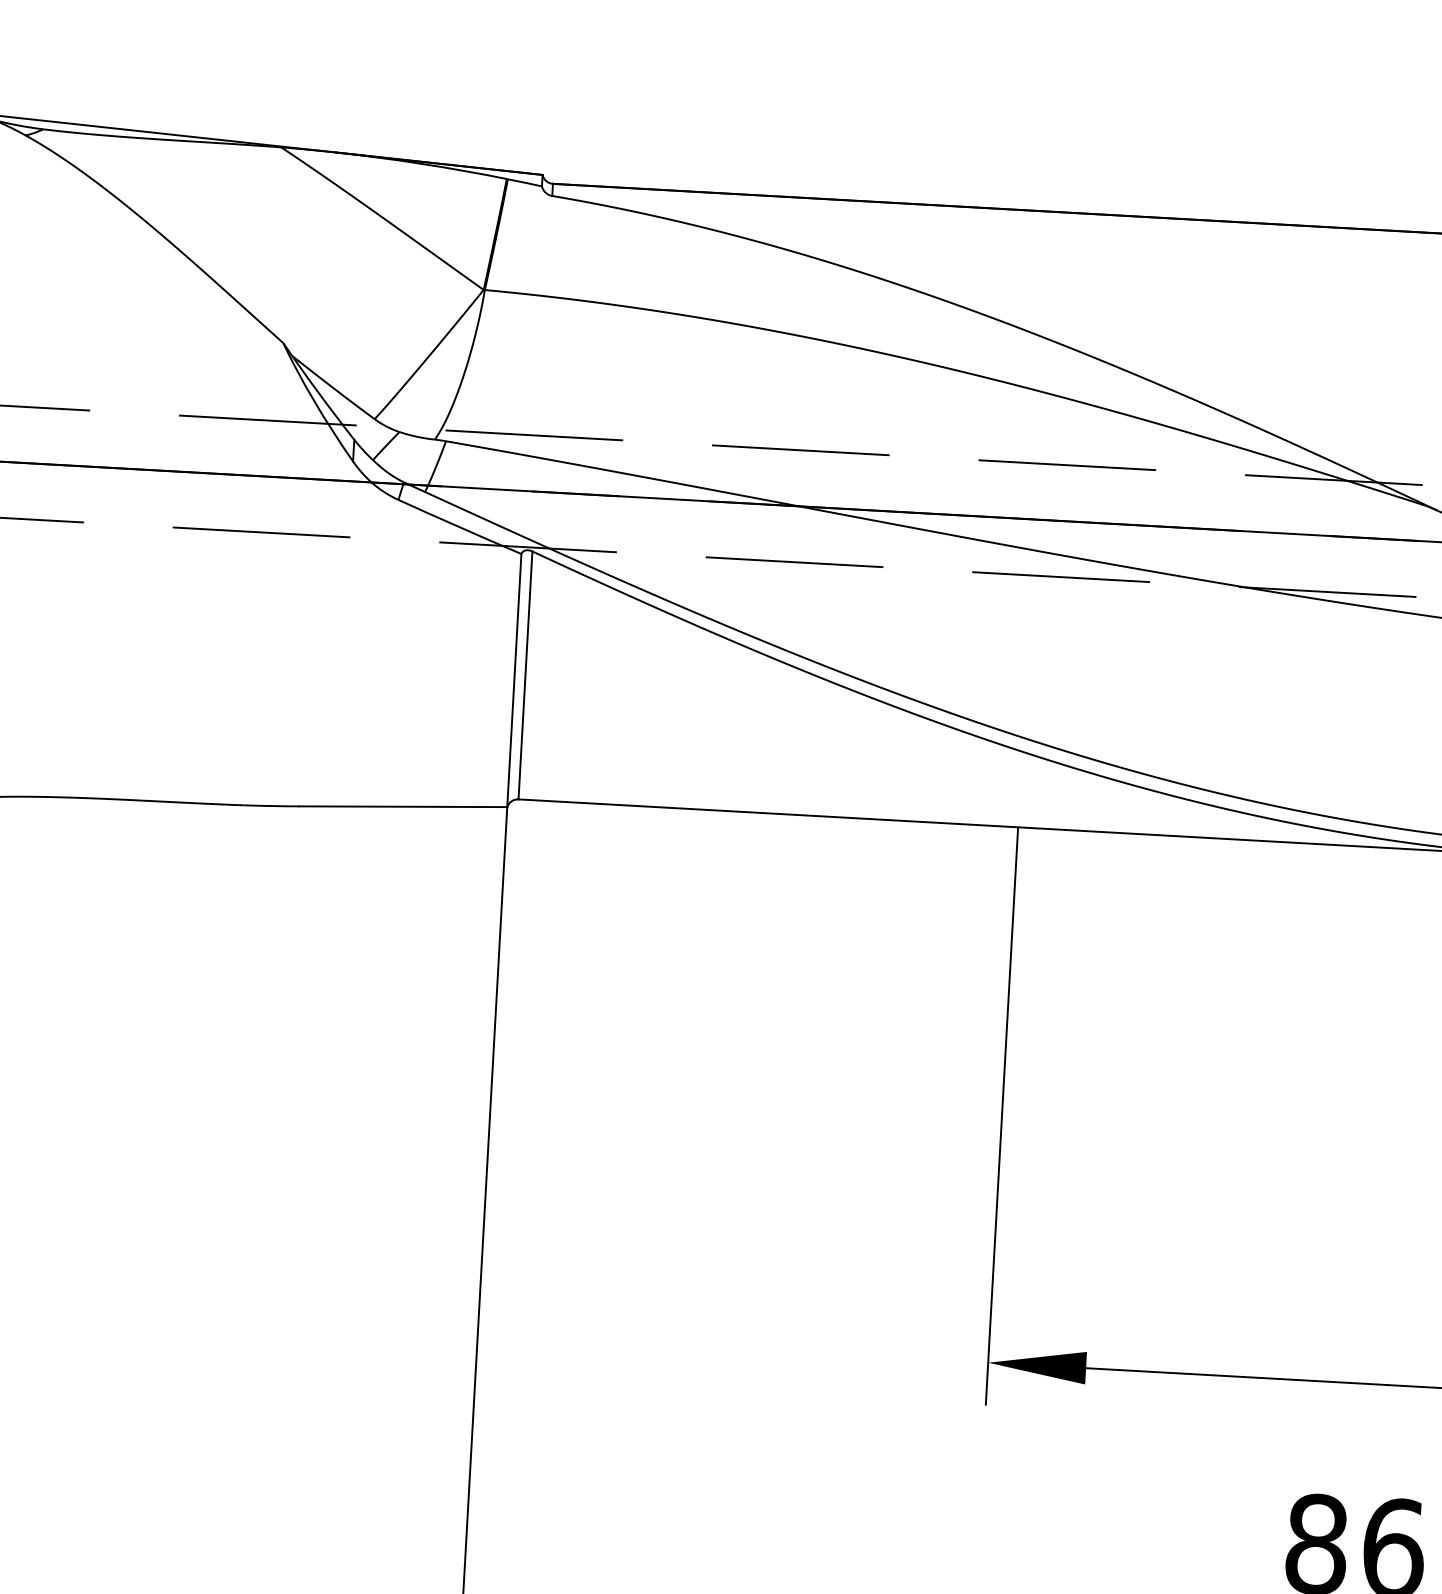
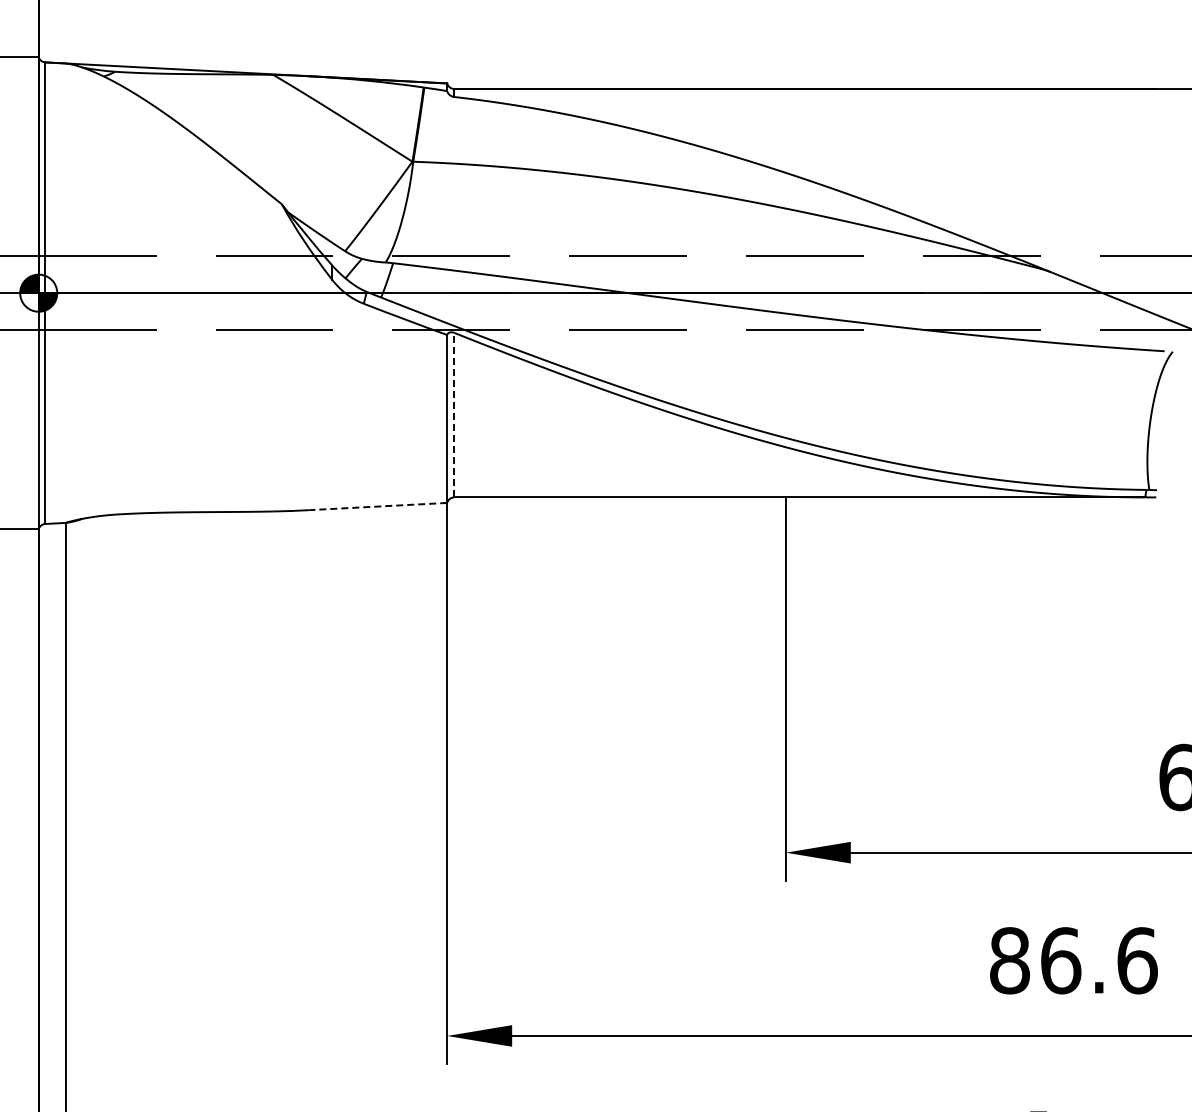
line: (525, 674) -> (454, 414), solid -> dashed
line: (403, 806) -> (378, 506), solid -> dashed

